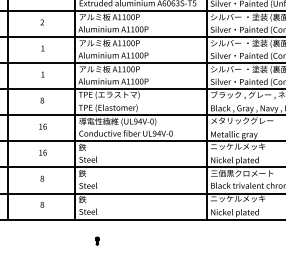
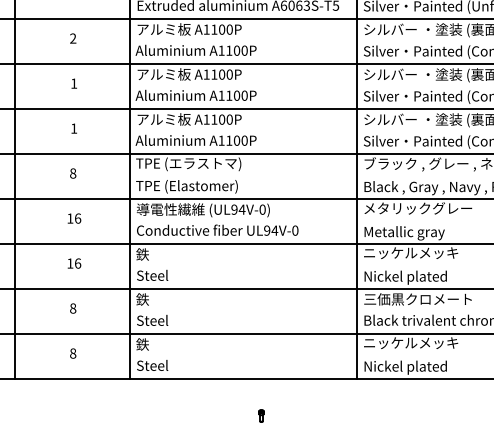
part: (97, 240) -> (261, 415), moved

